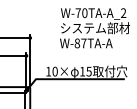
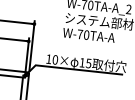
text: (80, 43) -> (83, 34), W-87TA-A -> W-70TA-A

